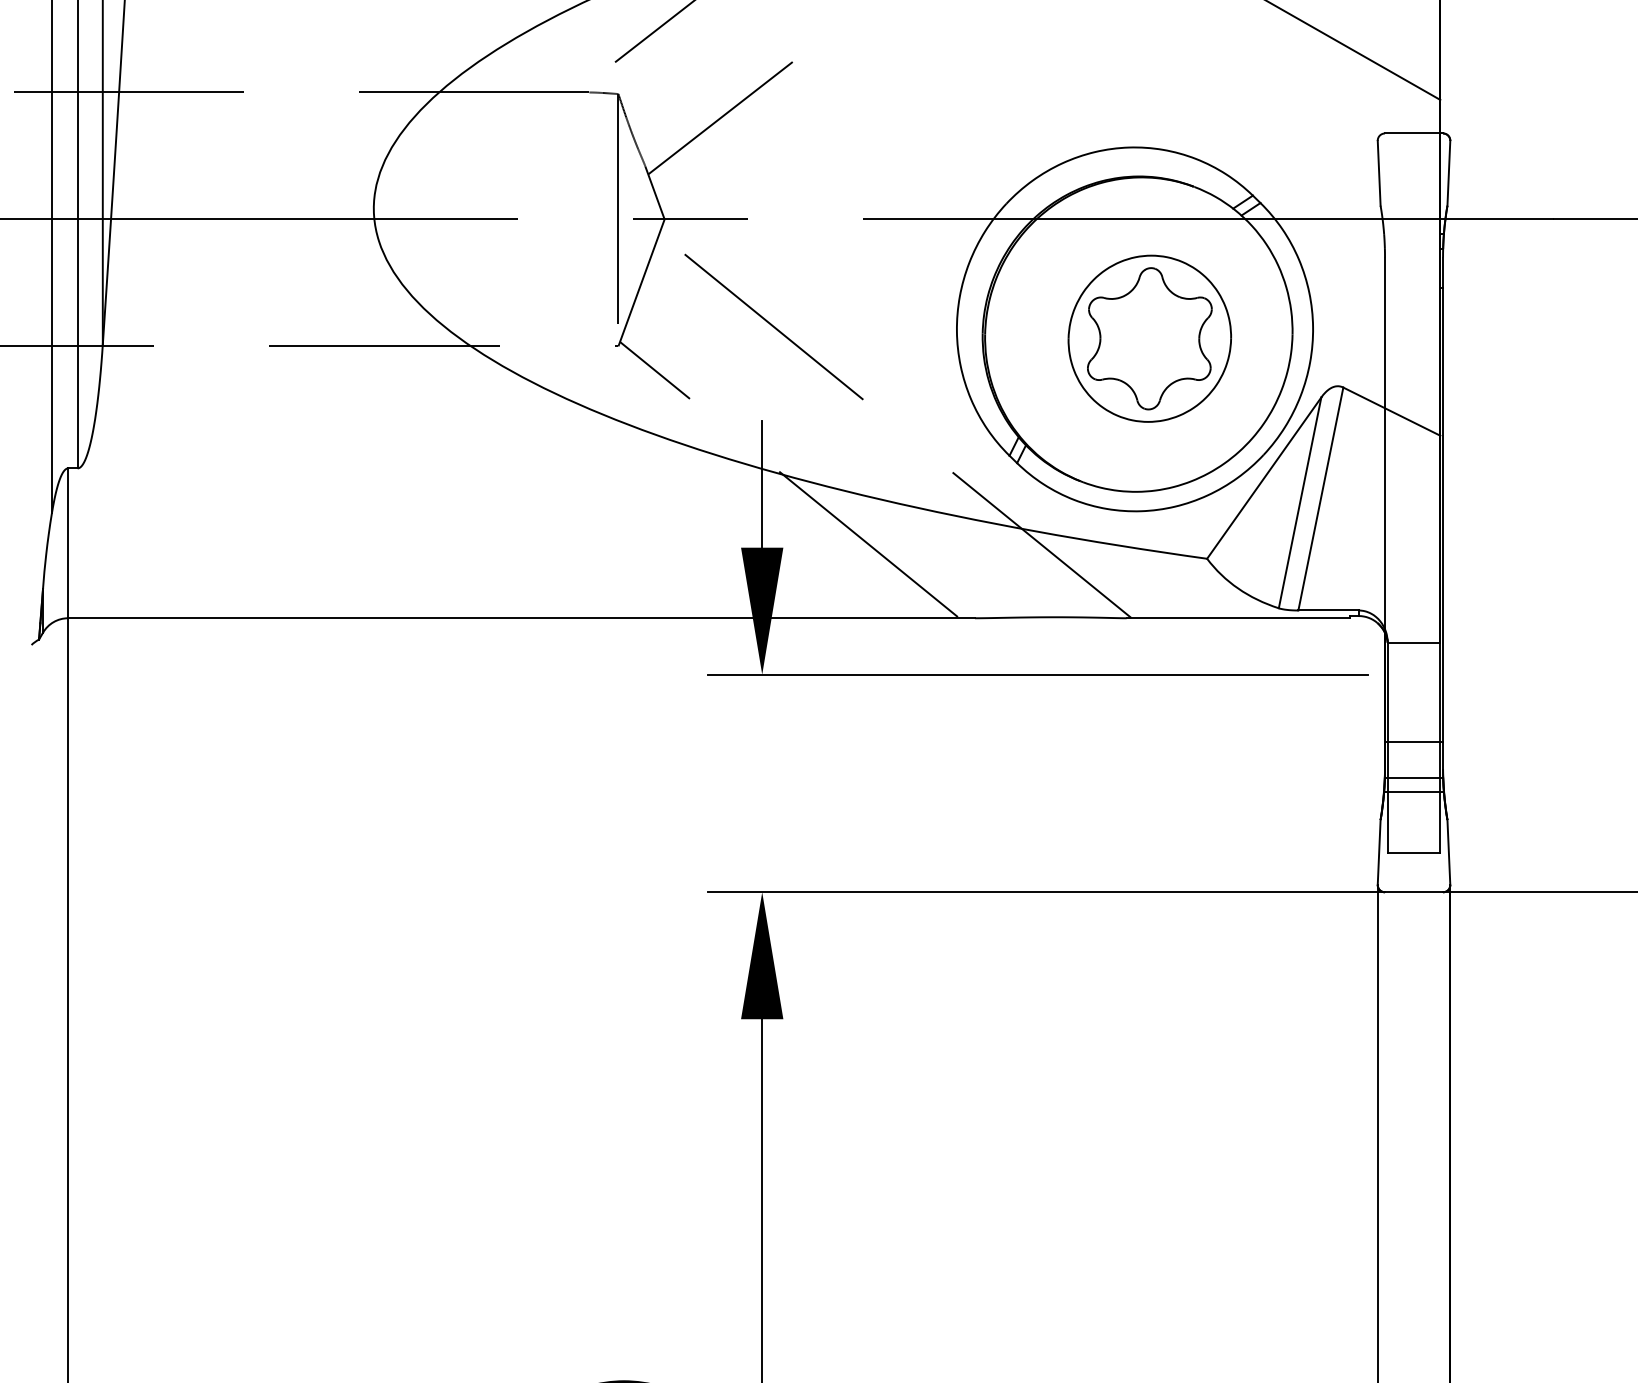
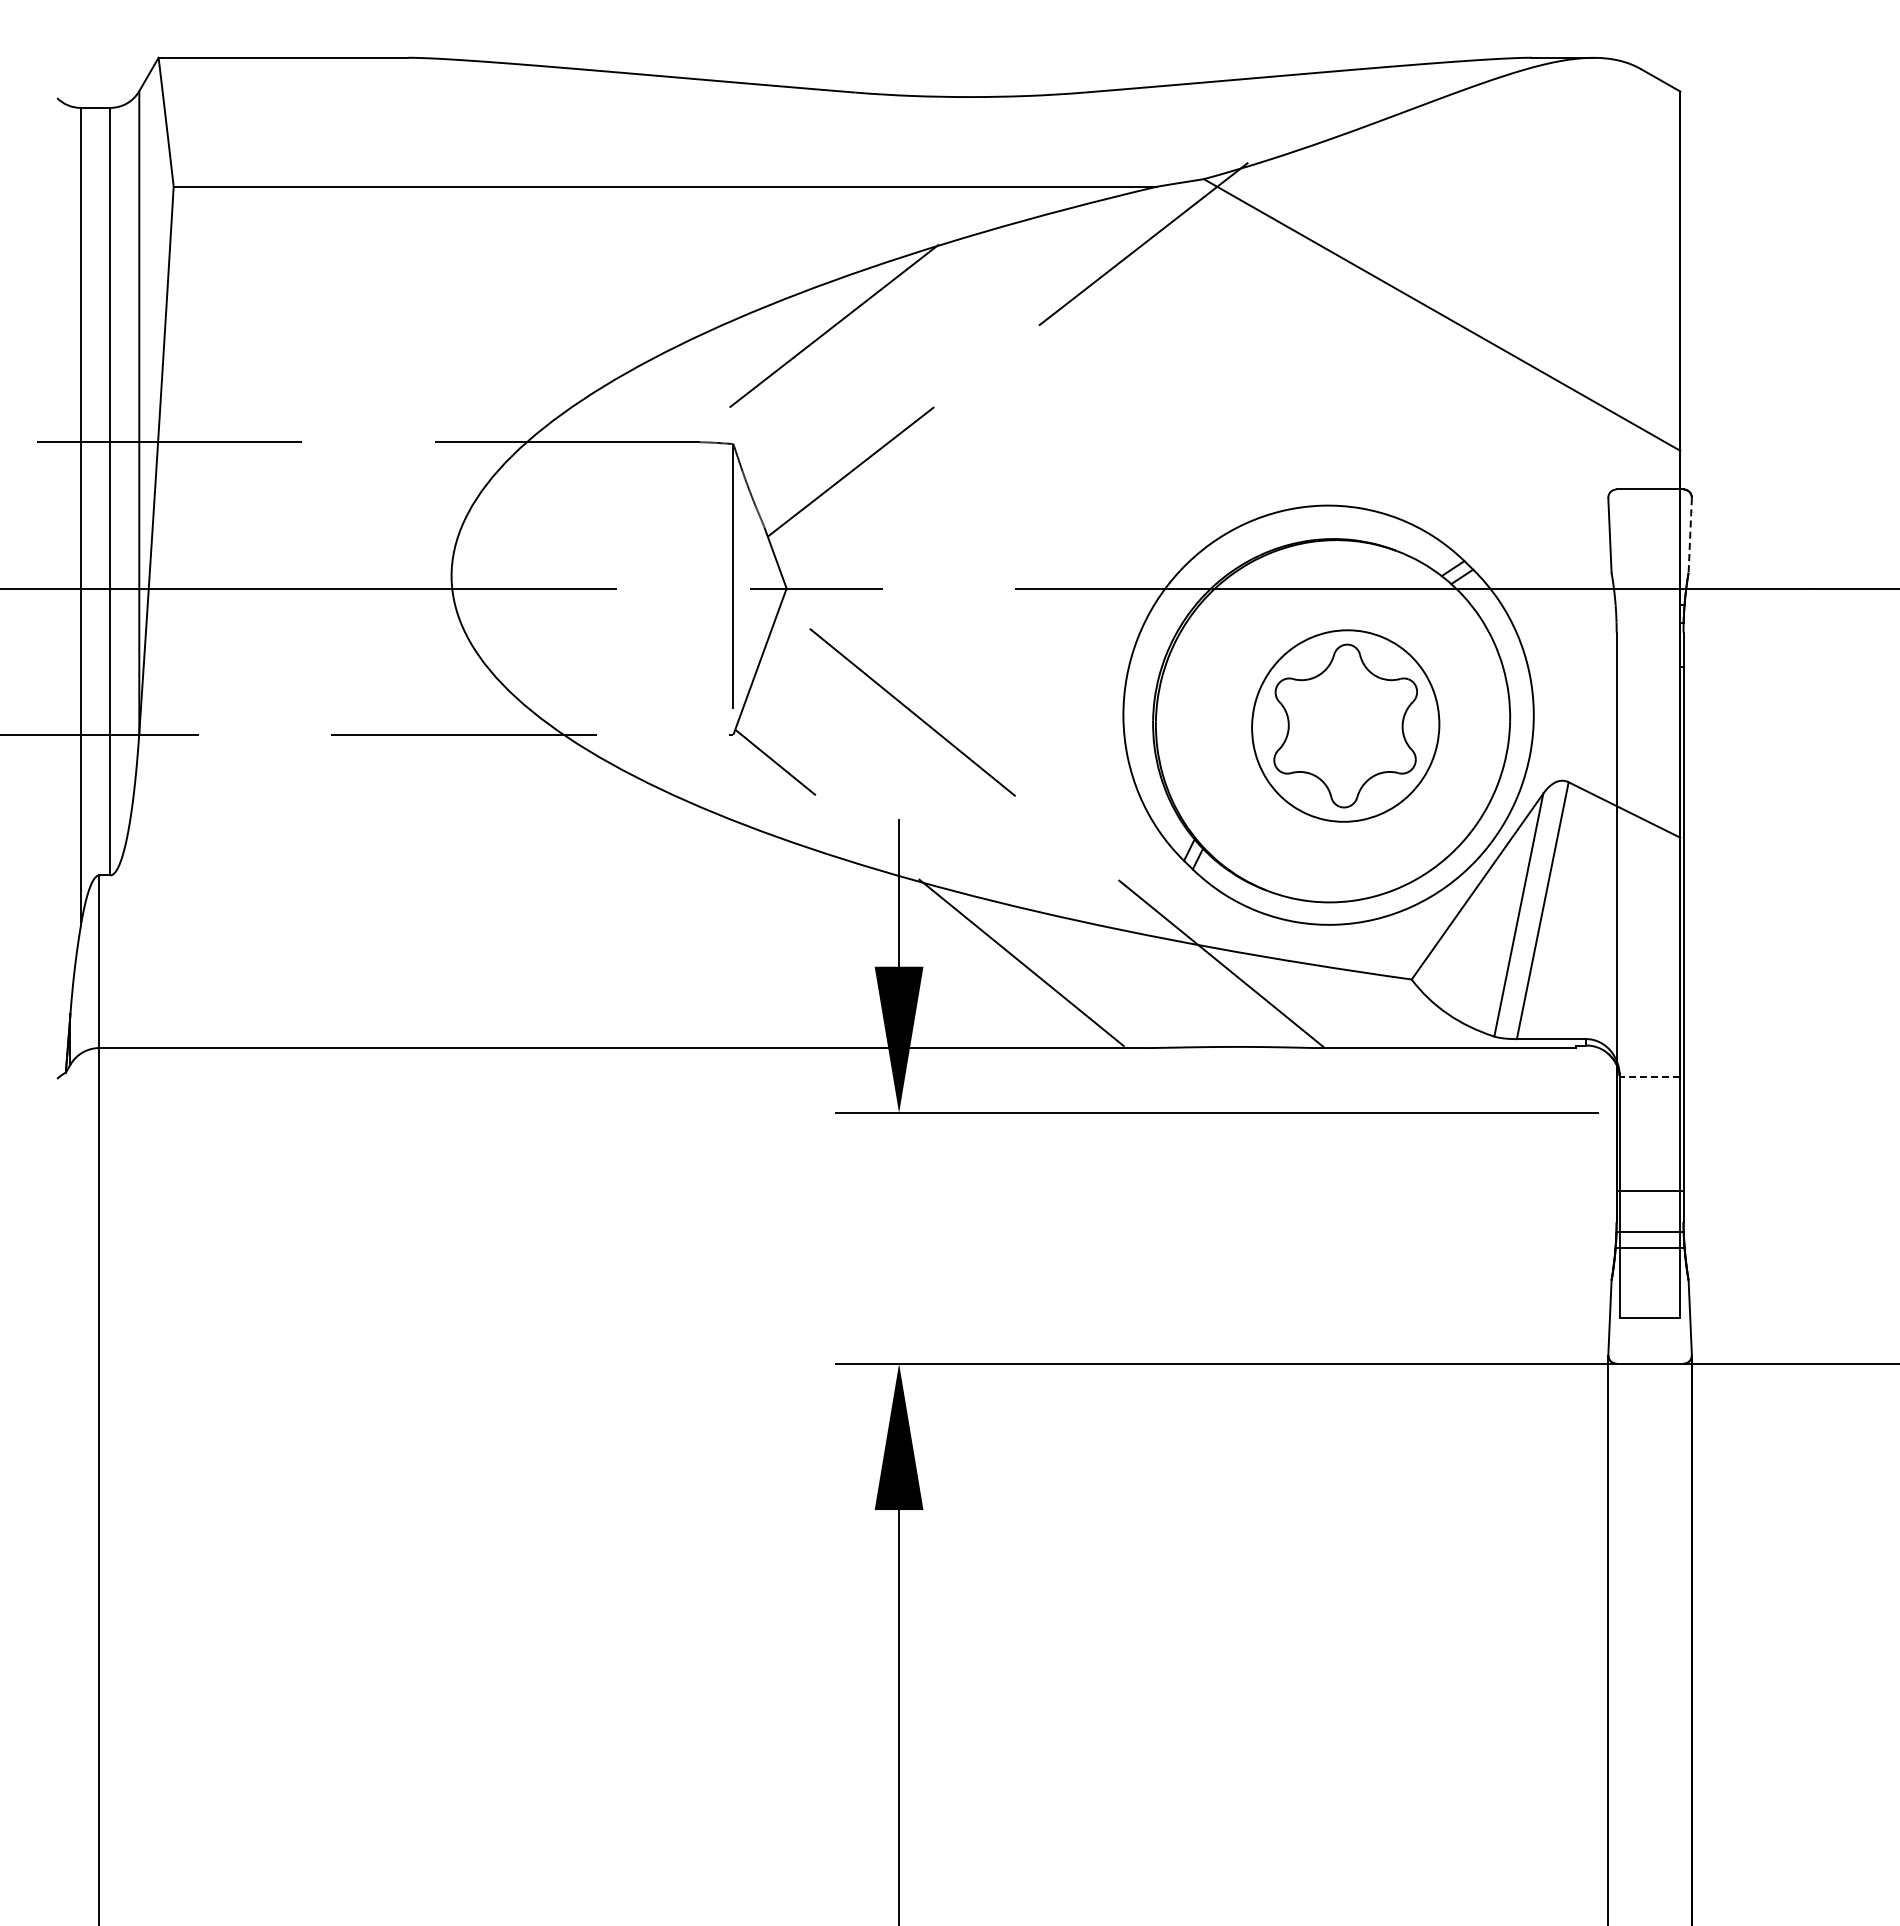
line: (1449, 173) -> (1690, 535), solid -> dashed
line: (1413, 642) -> (1649, 1076), solid -> dashed

